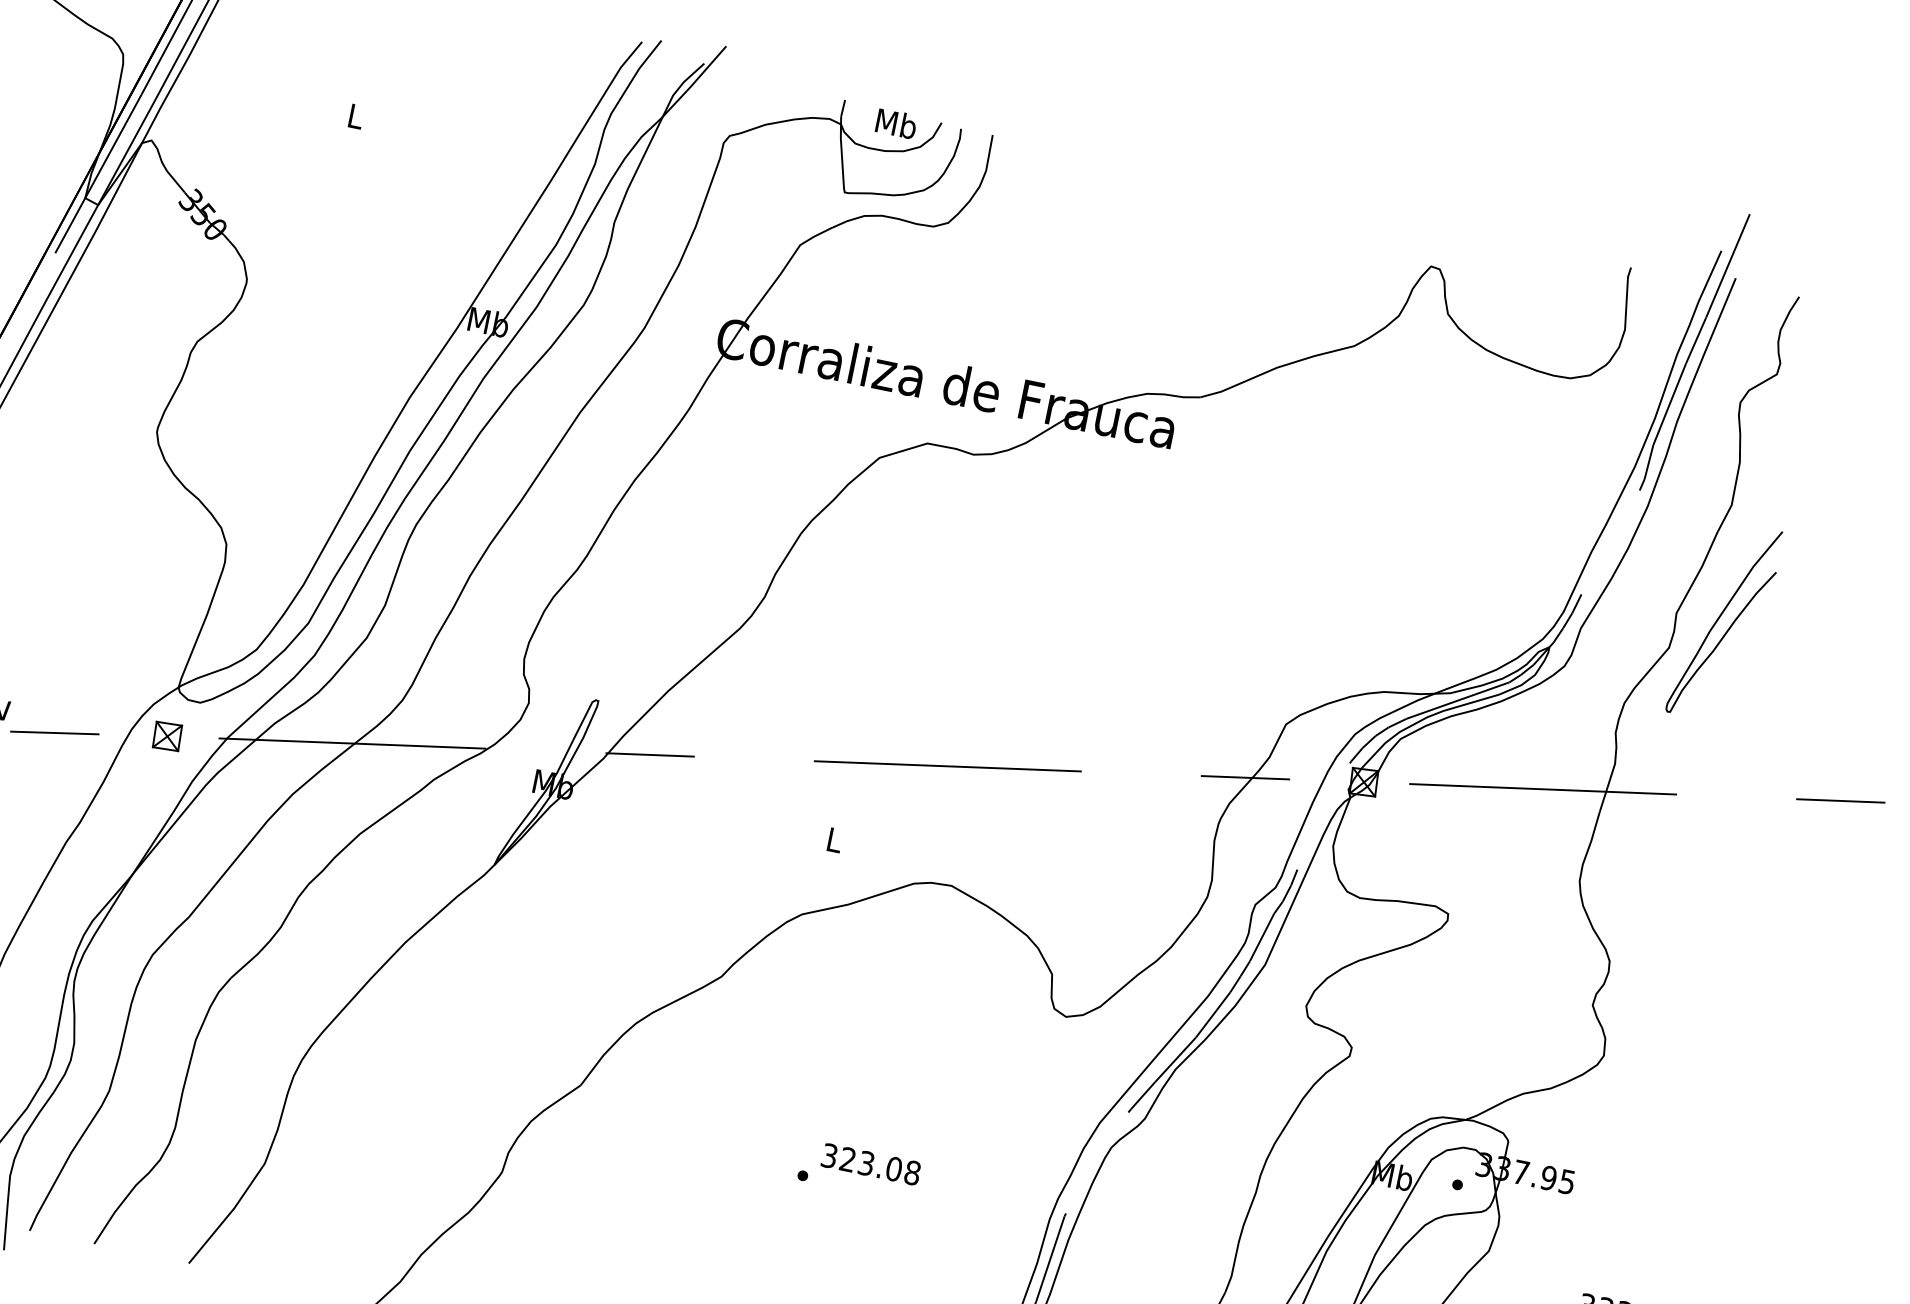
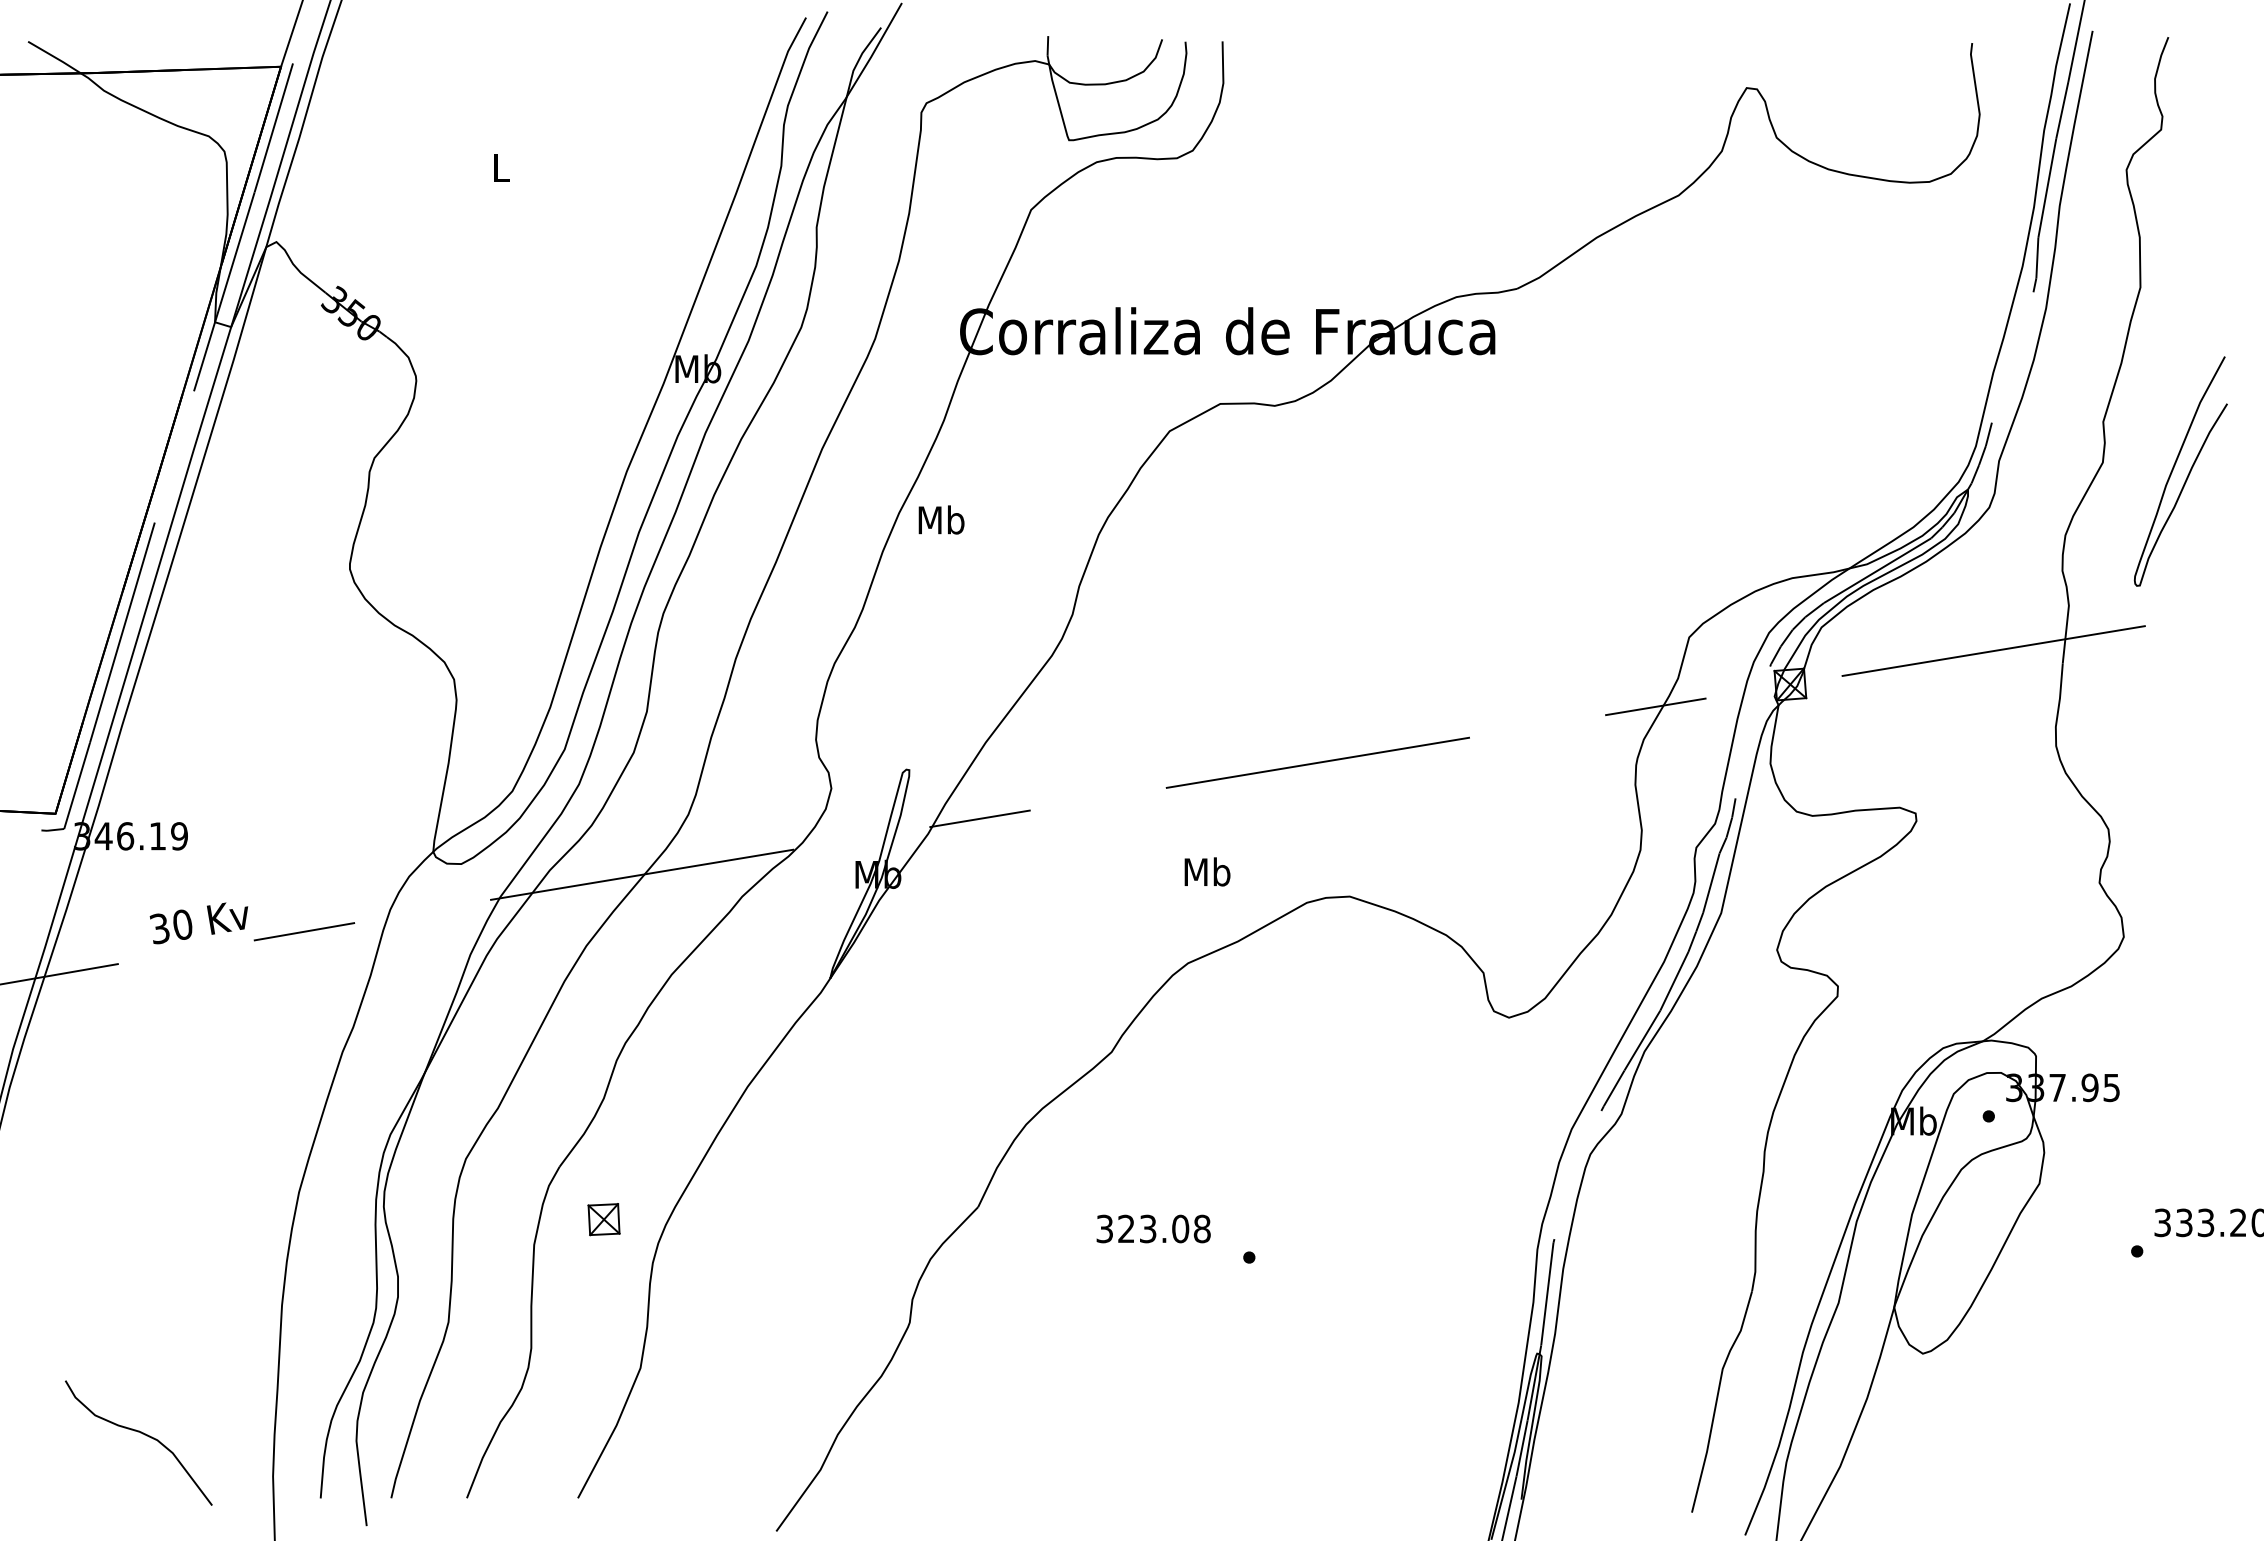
text: (896, 123) -> (941, 519), moved
curve: (1720, 618) -> (2174, 468), moved
part: (166, 736) -> (603, 1219), moved
text: (834, 839) -> (1207, 871), L -> Mb
text: (871, 1164) -> (1153, 1228), moved

